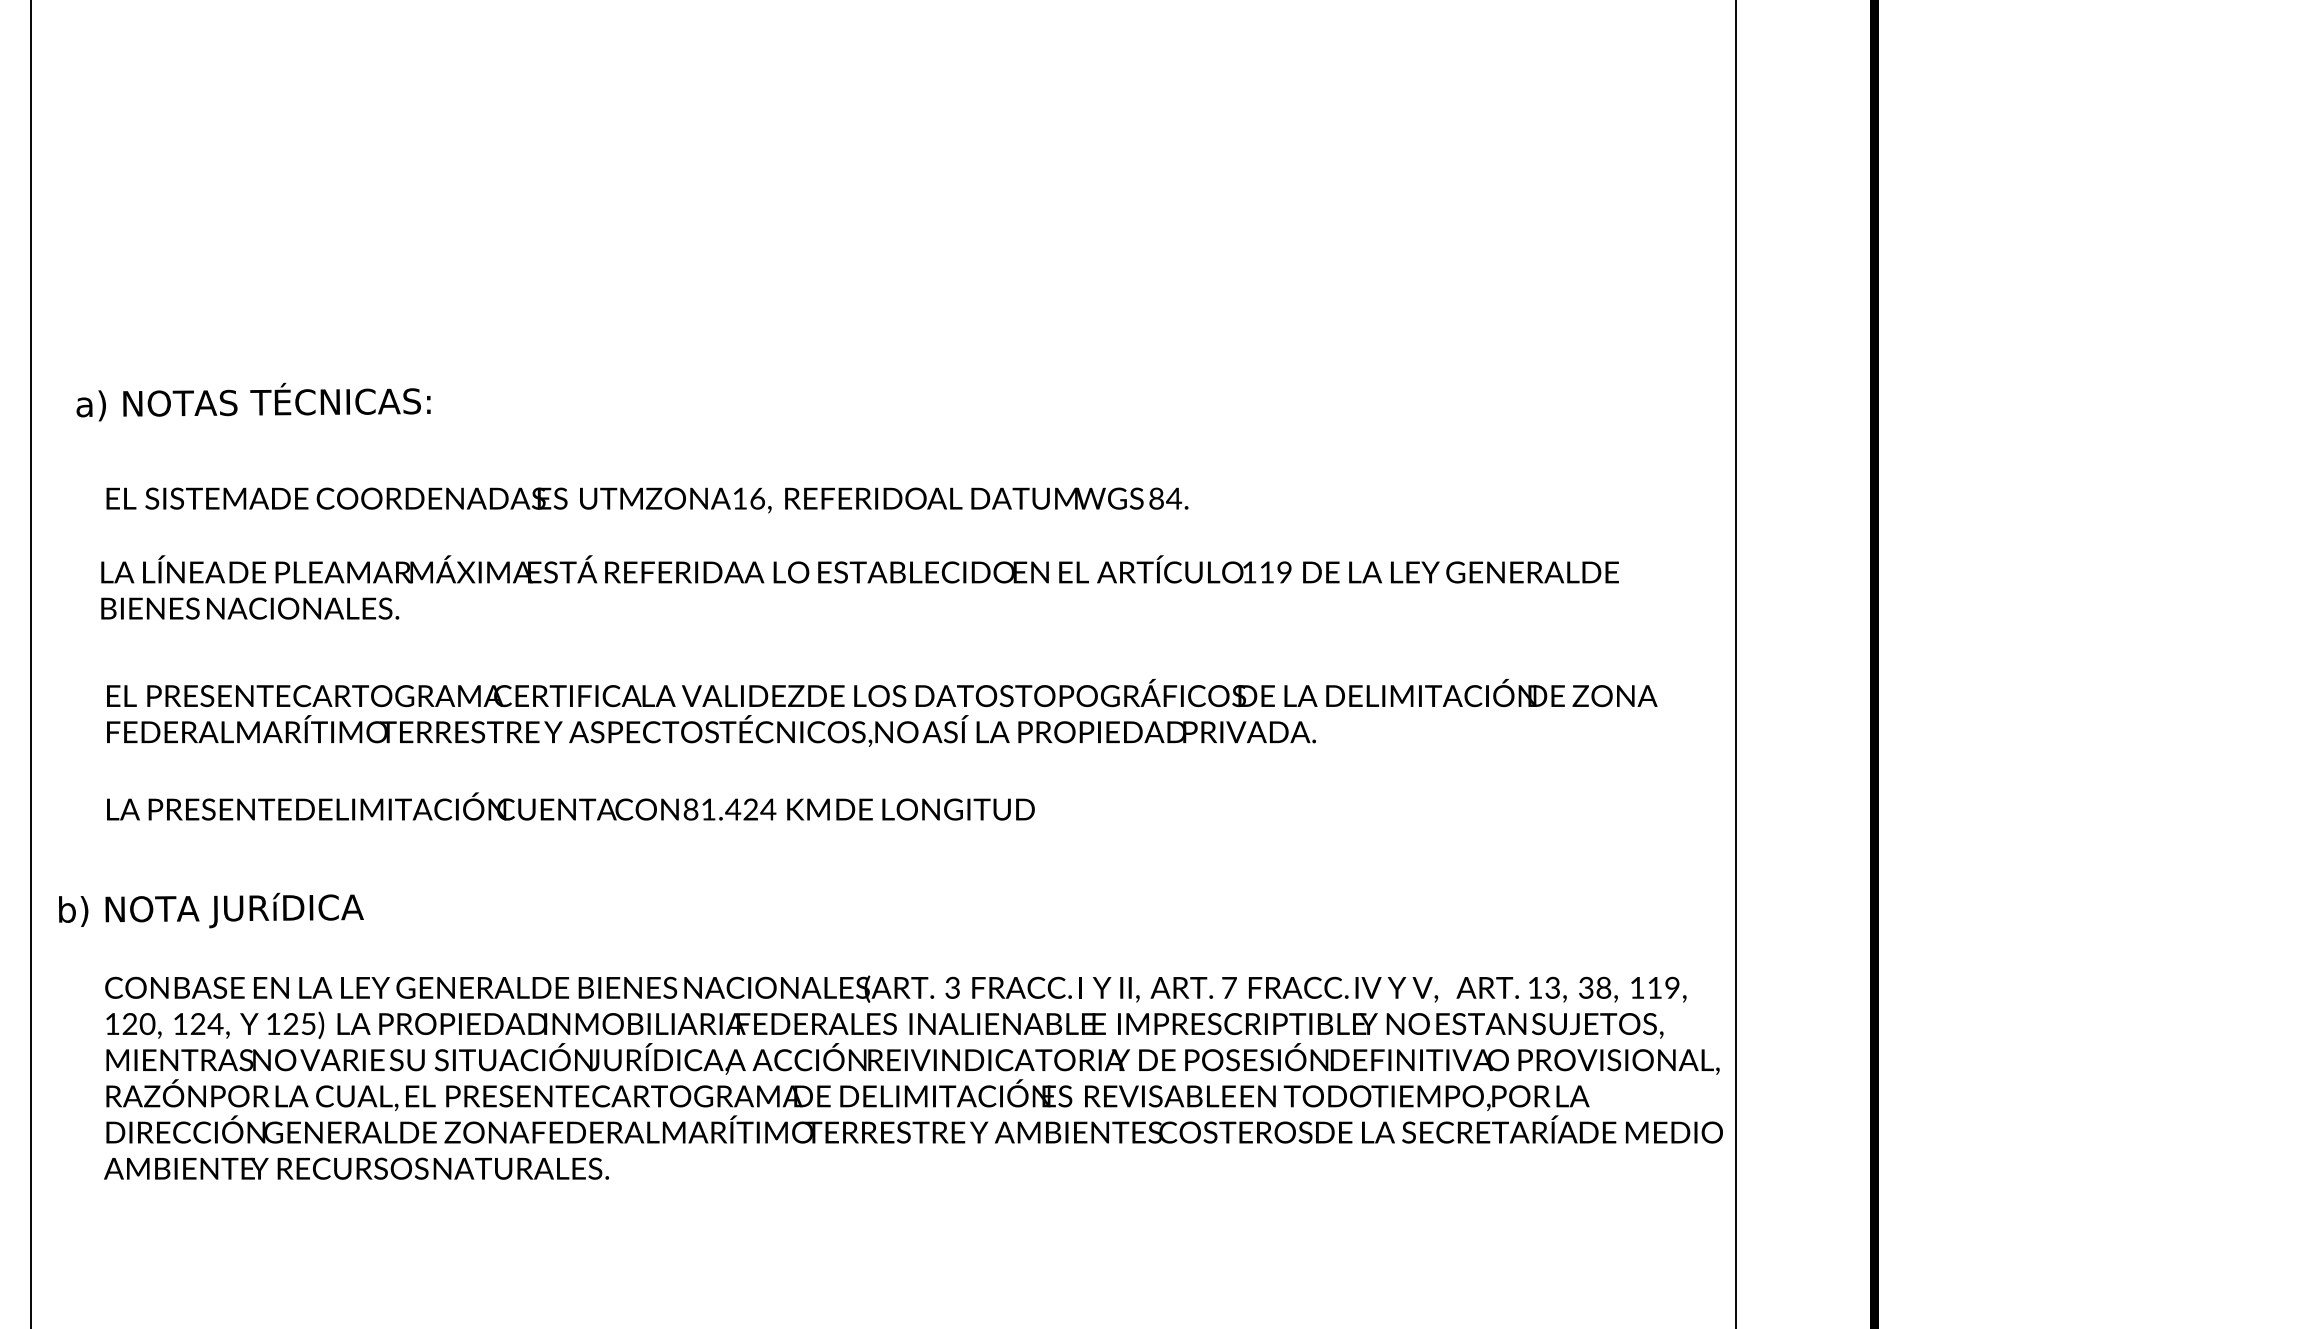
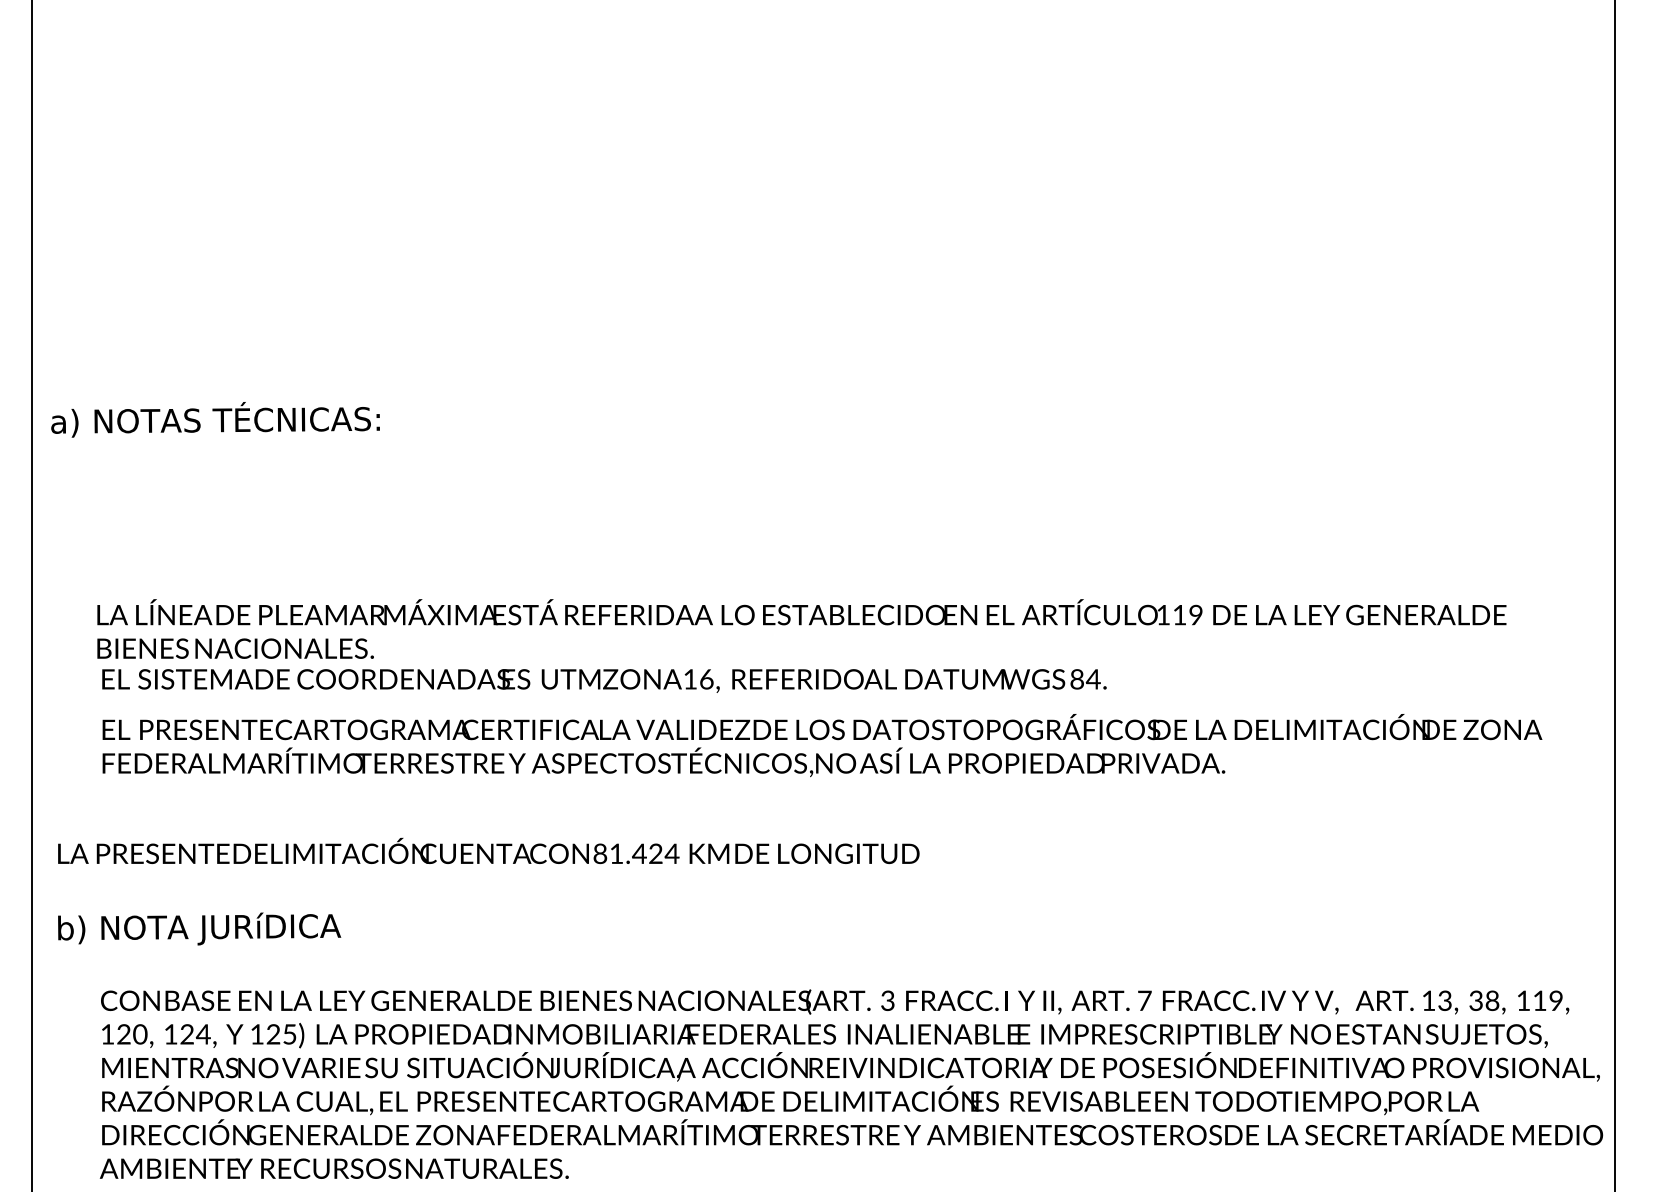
text: (253, 401) -> (215, 419), moved
text: (647, 500) -> (604, 681), moved
text: (570, 806) -> (488, 850), moved

